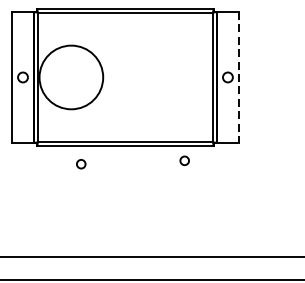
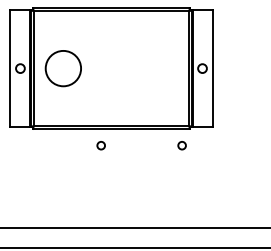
circle: (71, 77) -> (63, 68), size x0.62
line: (239, 78) -> (212, 69), dashed -> solid
circle: (184, 160) -> (181, 145), moved
circle: (80, 164) -> (100, 145), moved

